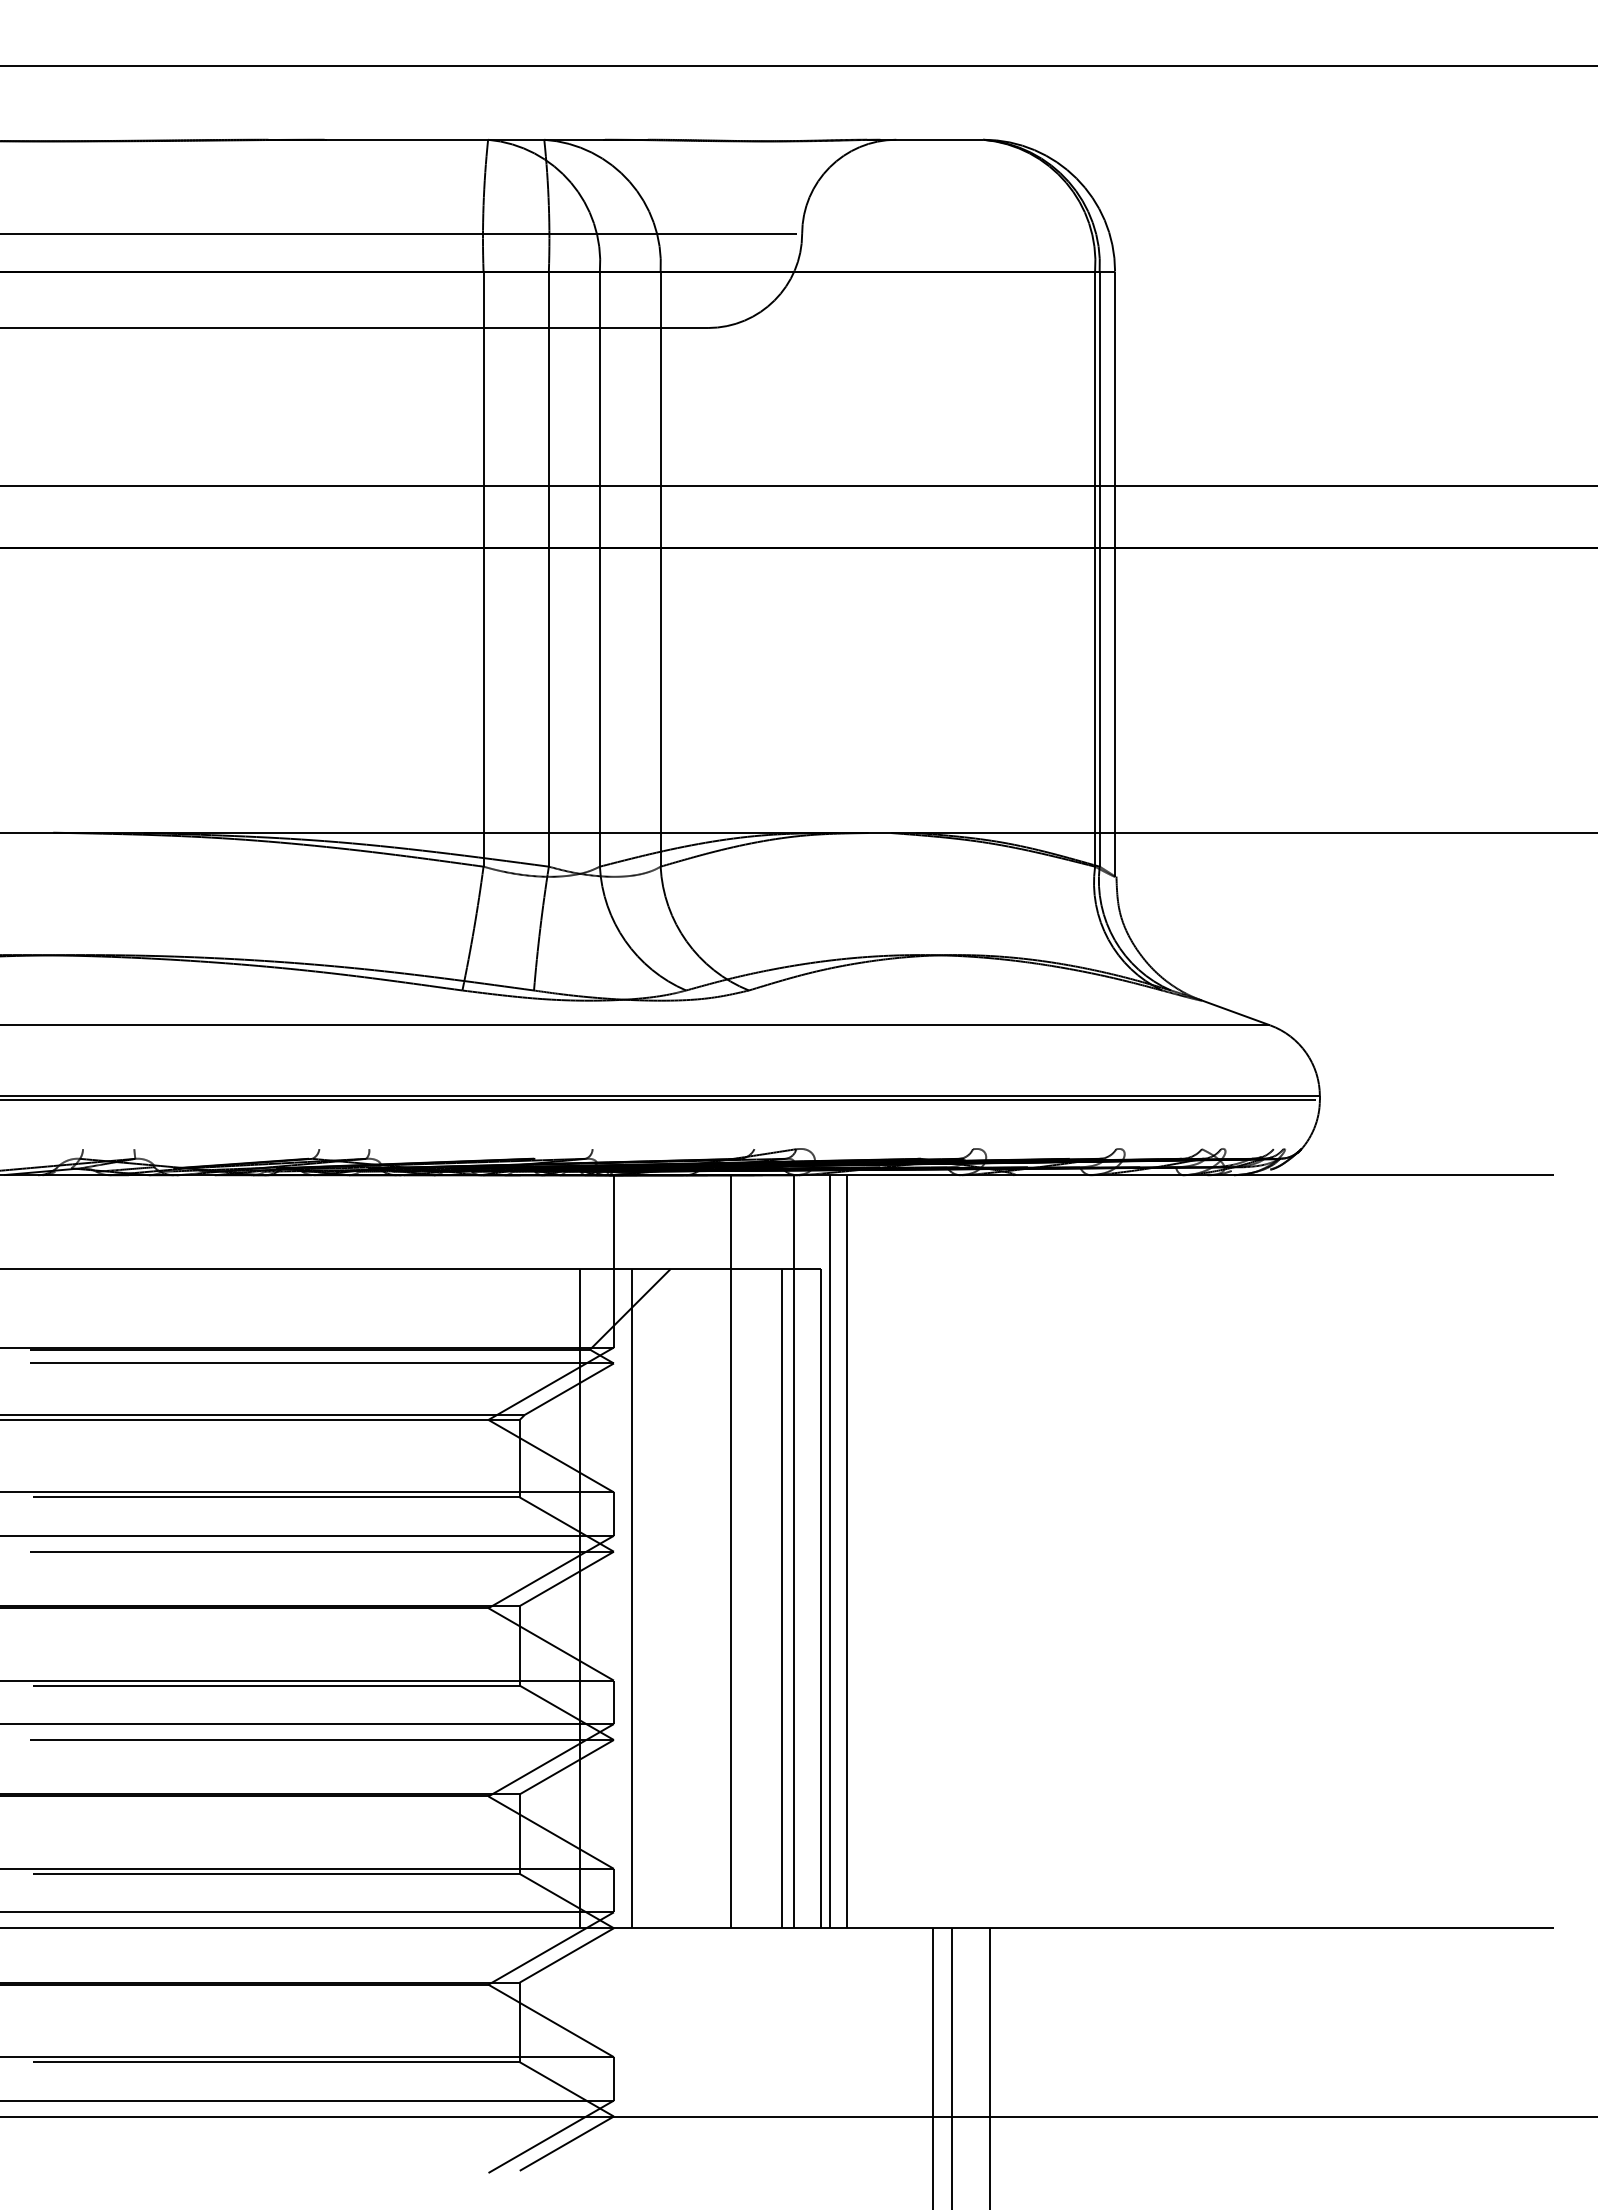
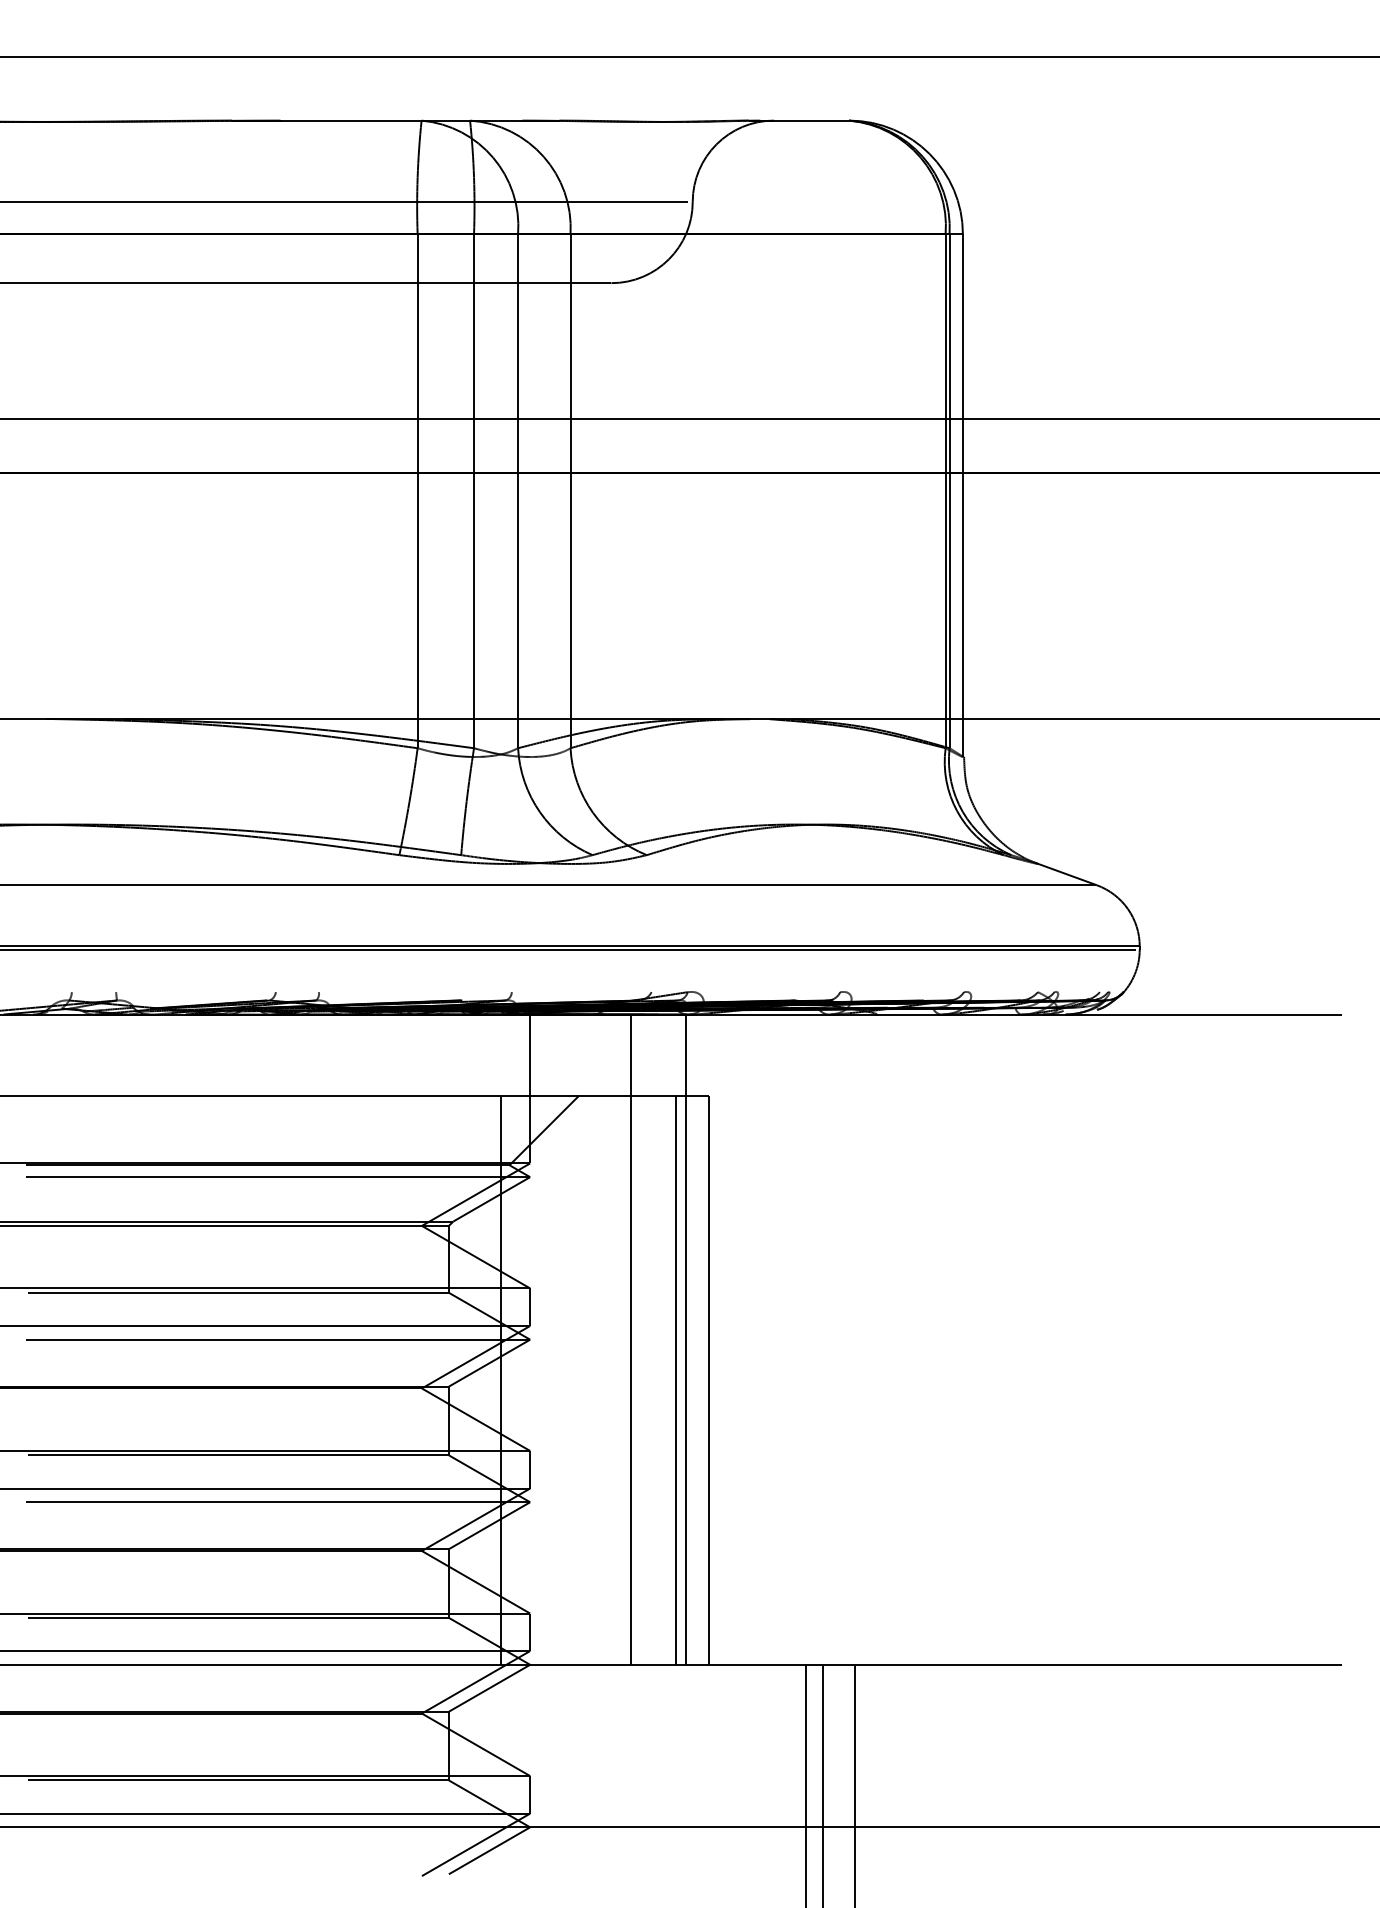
line: (830, 1551) -> (717, 1339), removed
line: (847, 1551) -> (731, 1339), removed
line: (631, 1598) -> (545, 1380), removed

